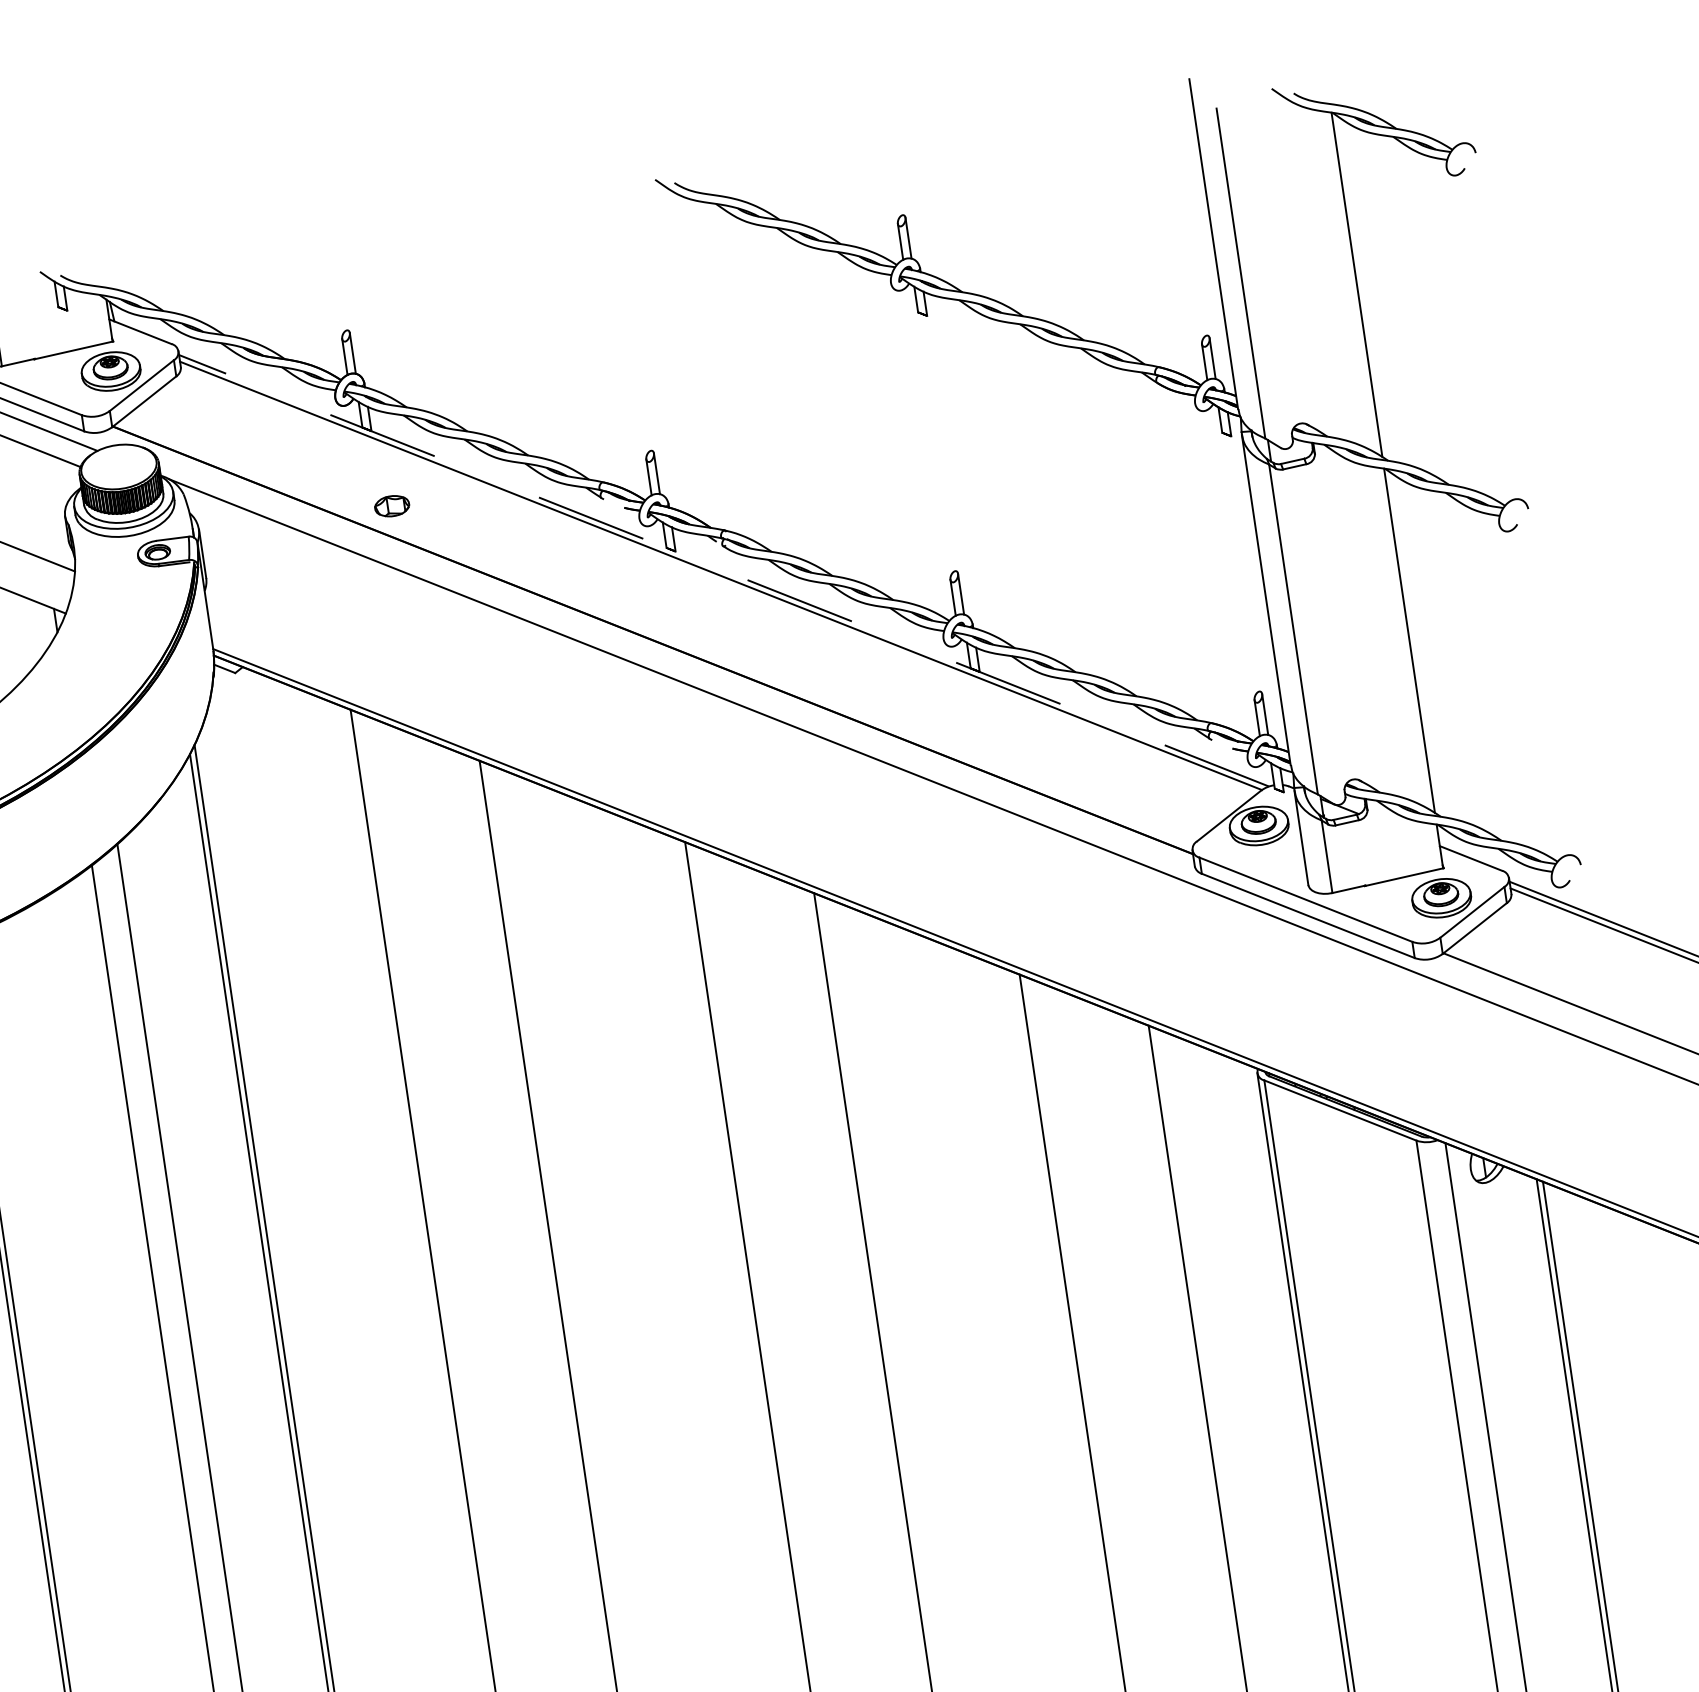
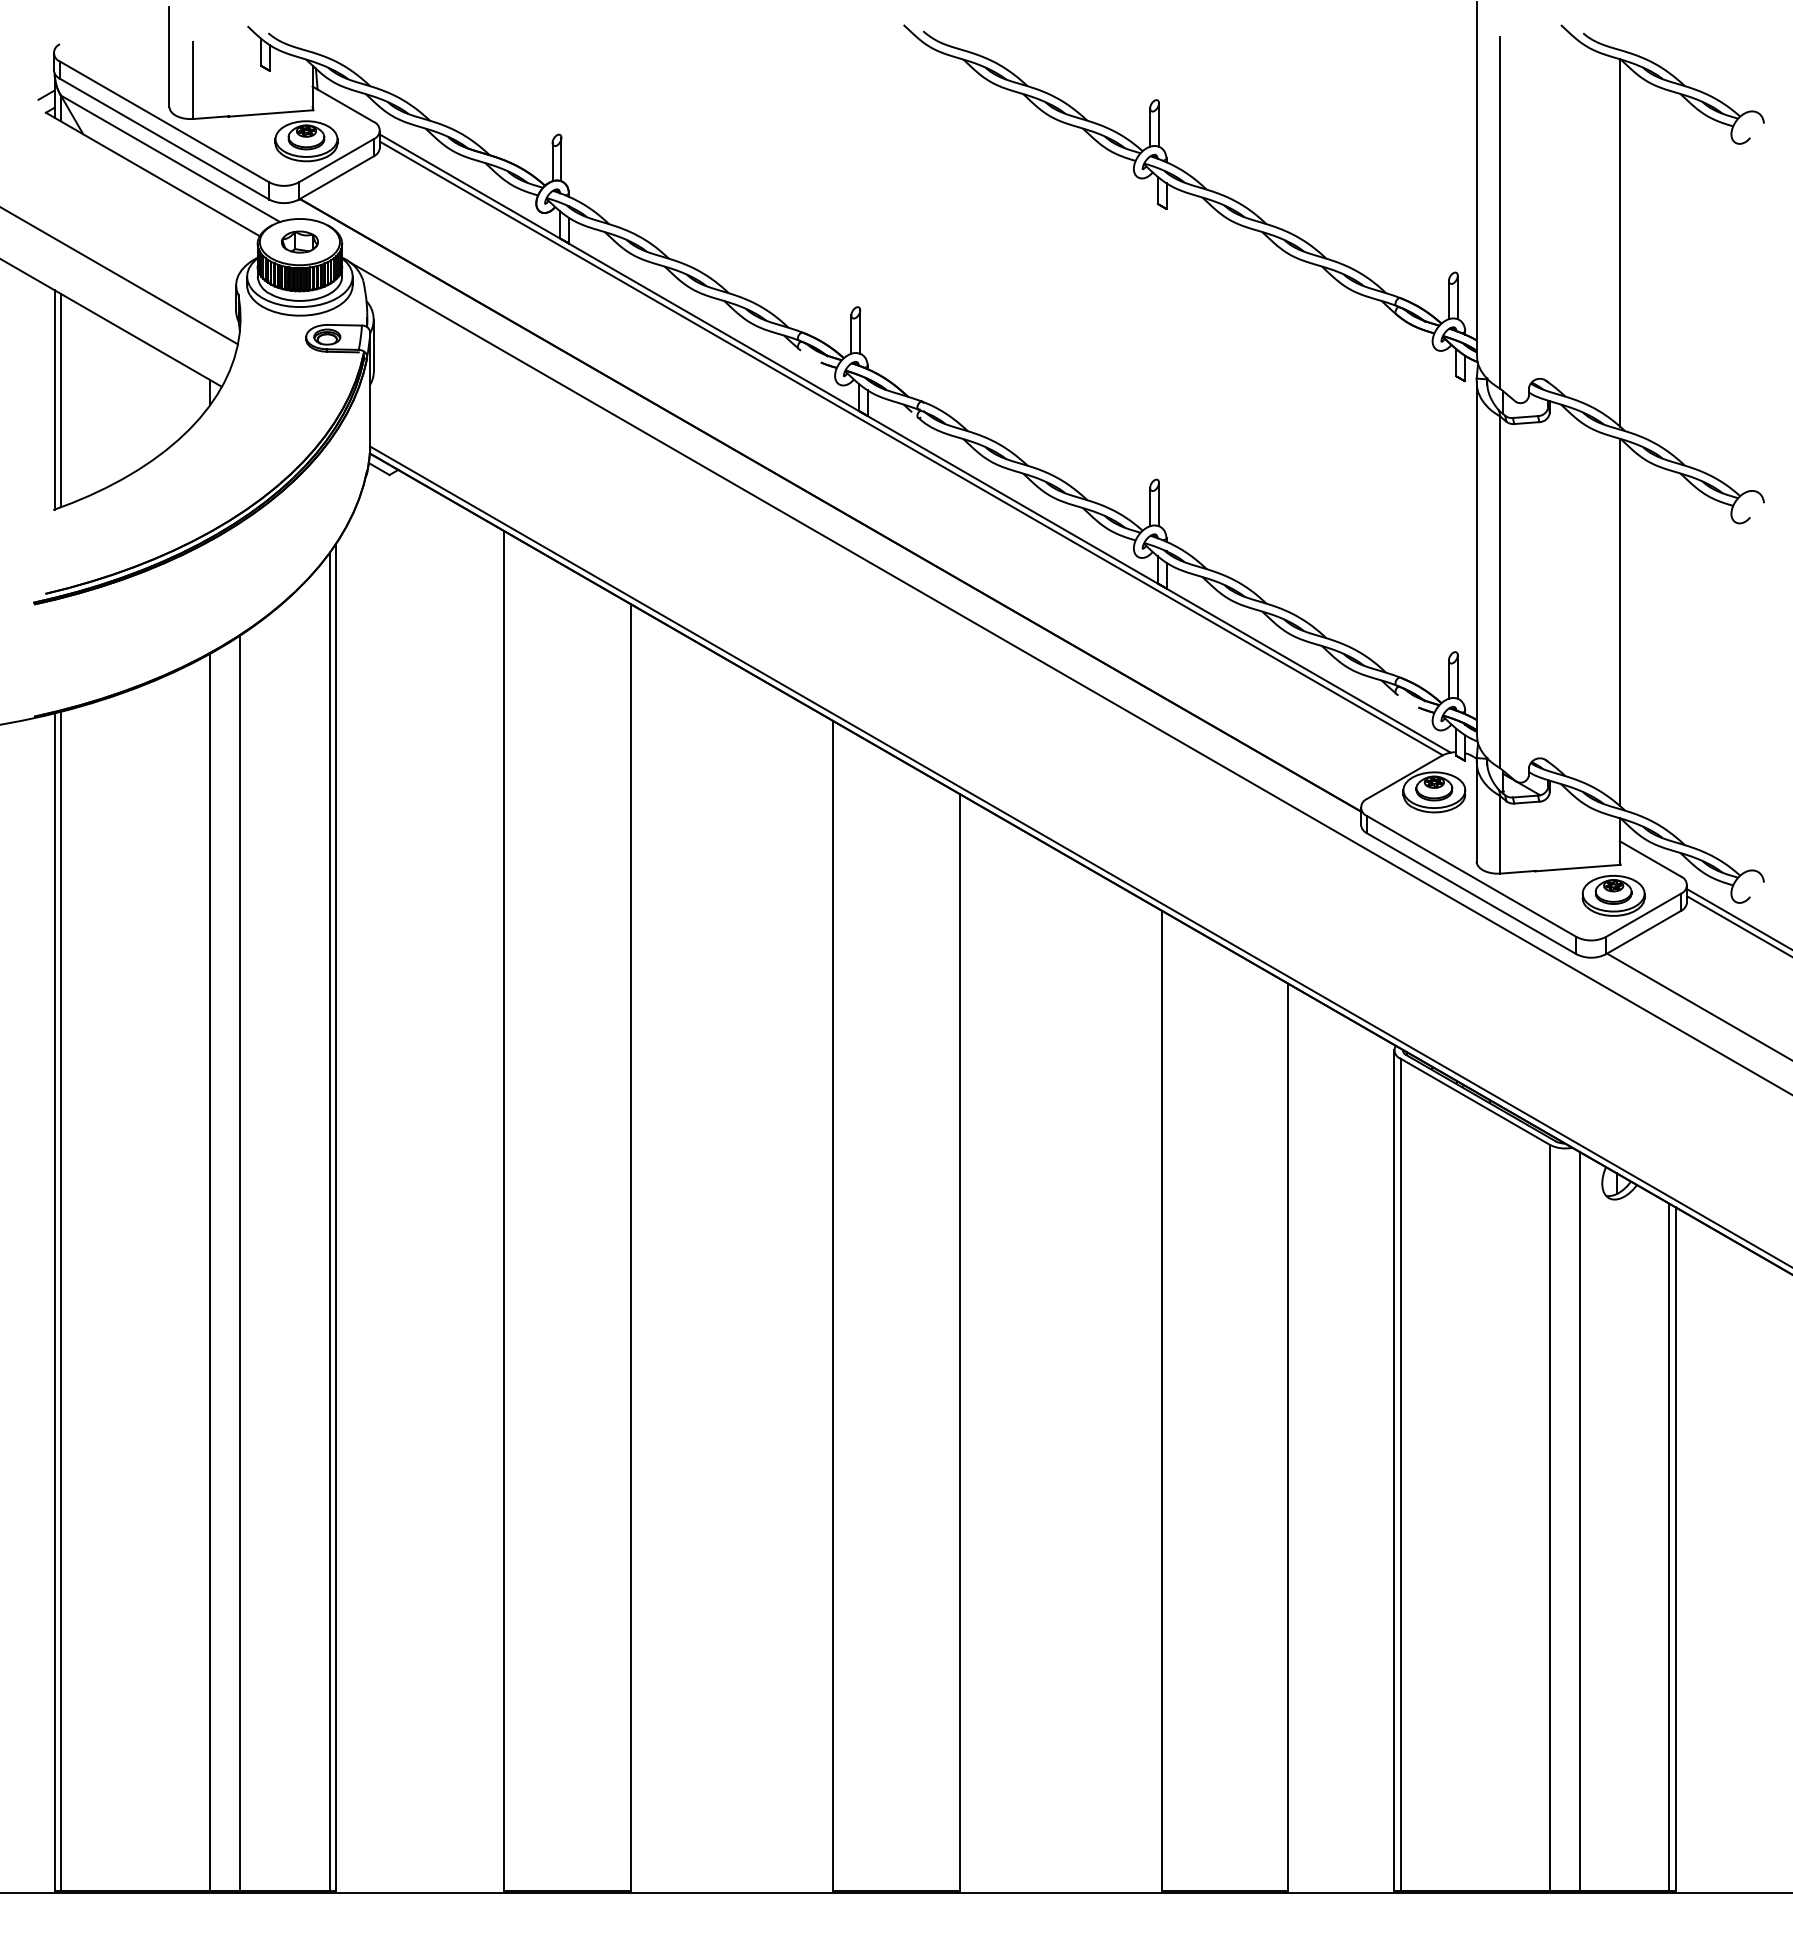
part: (391, 505) -> (299, 241), moved
line: (723, 570) -> (914, 443), dashed -> solid

